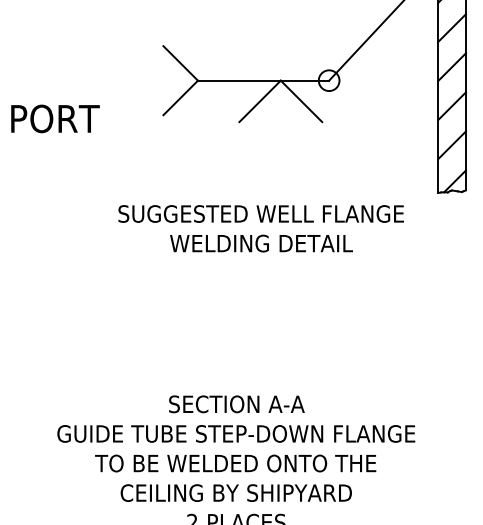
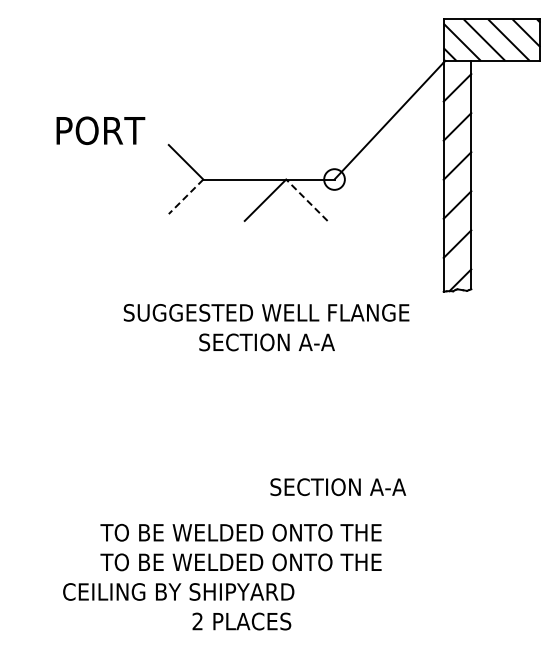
line: (180, 98) -> (185, 197), solid -> dashed
line: (301, 100) -> (306, 199), solid -> dashed
text: (55, 118) -> (100, 130), moved
text: (261, 243) -> (266, 342), WELDING DETAIL -> SECTION A-A
text: (237, 404) -> (338, 487), moved
text: (236, 433) -> (241, 532), GUIDE TUBE STEP-DOWN FLANGE -> TO BE WELDED ONTO THE
text: (236, 492) -> (178, 591), moved

